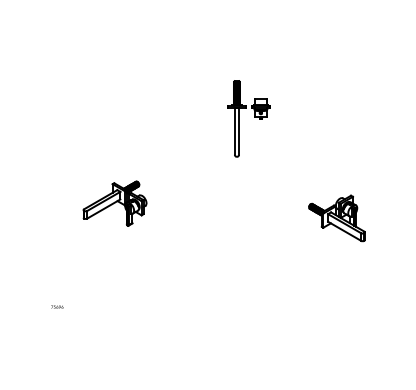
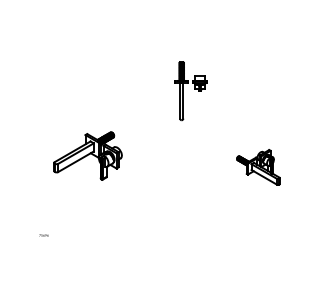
part: (115, 204) -> (88, 156), size x1.4

